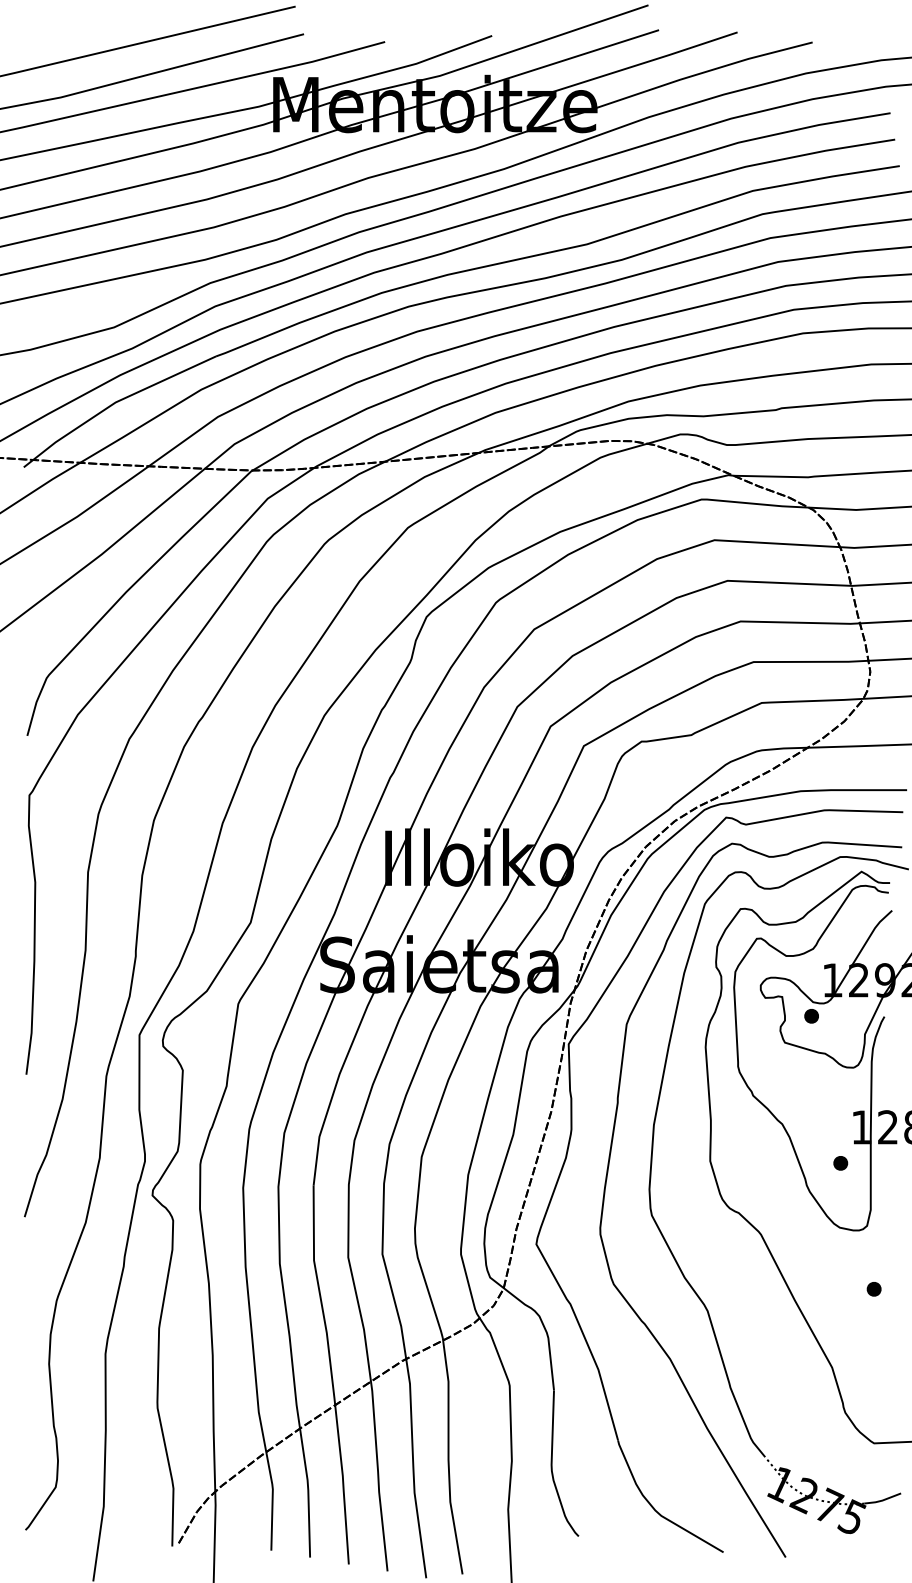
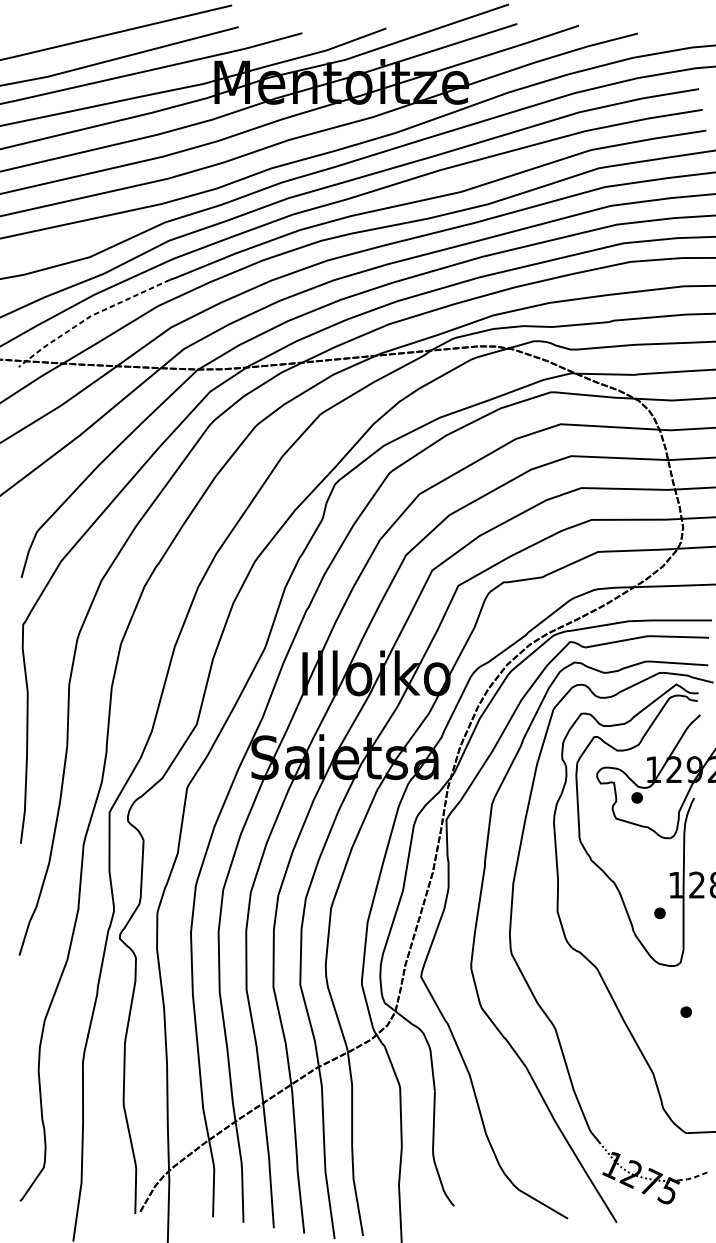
line: (114, 403) -> (89, 316), solid -> dashed
line: (882, 1500) -> (692, 1177), solid -> dashed

